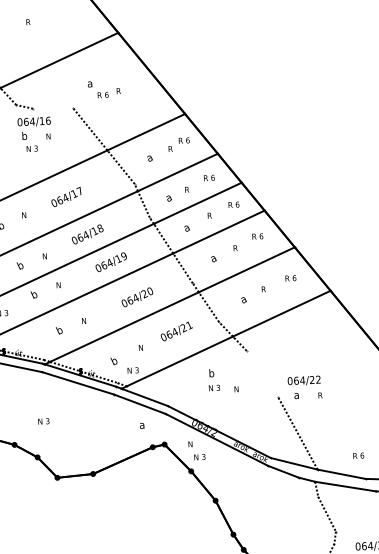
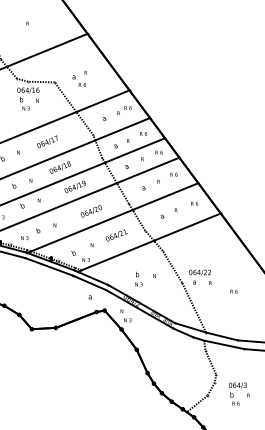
text: (97, 88) -> (78, 80), moved
line: (53, 107) -> (41, 81), added
line: (262, 373) -> (172, 266), added
text: (213, 379) -> (138, 278), moved
text: (43, 420) -> (24, 237), moved
text: (357, 455) -> (233, 291), moved

